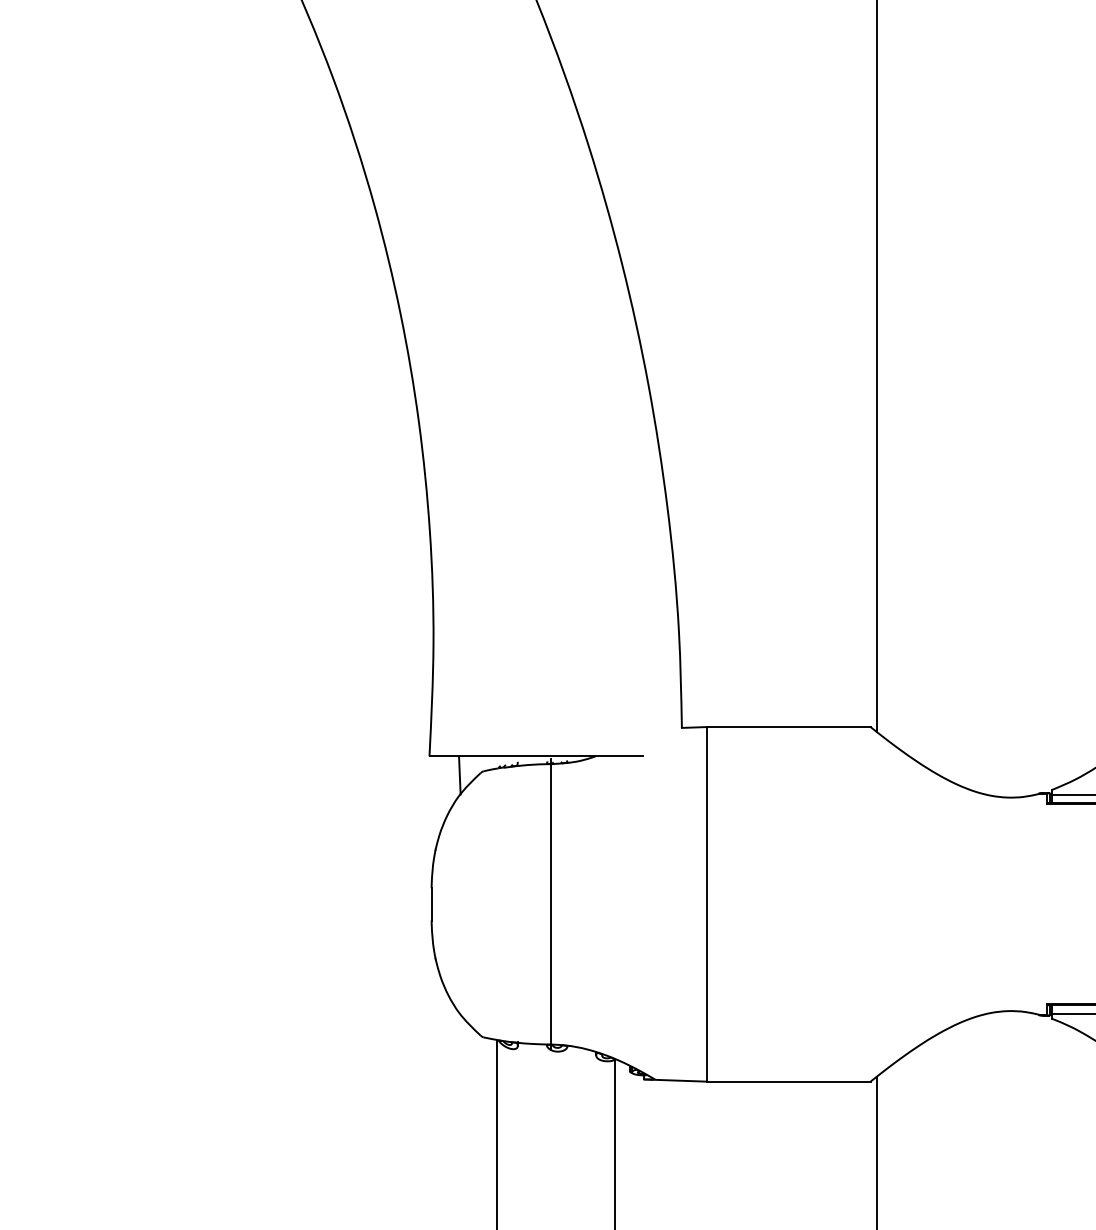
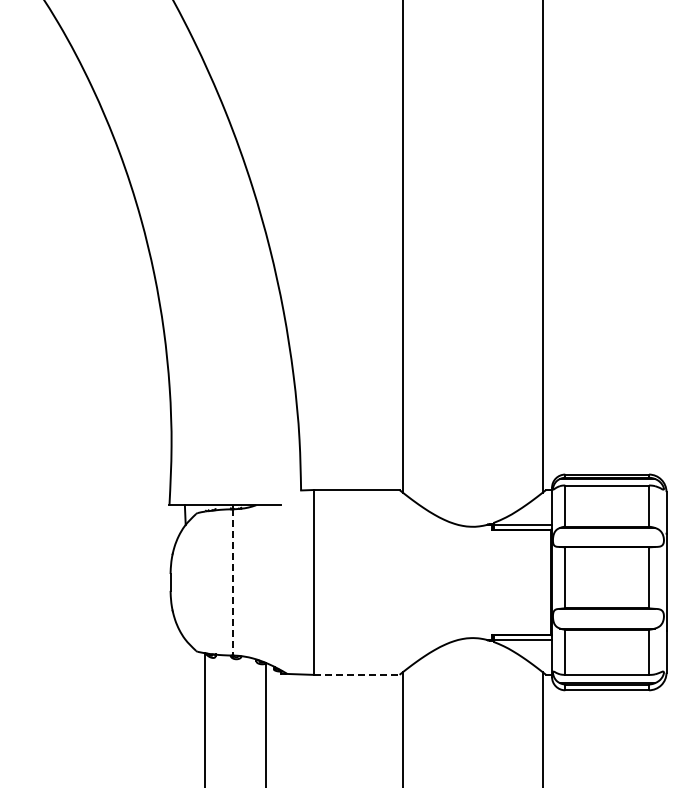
line: (550, 904) -> (232, 582), solid -> dashed
line: (788, 1080) -> (356, 674), solid -> dashed

